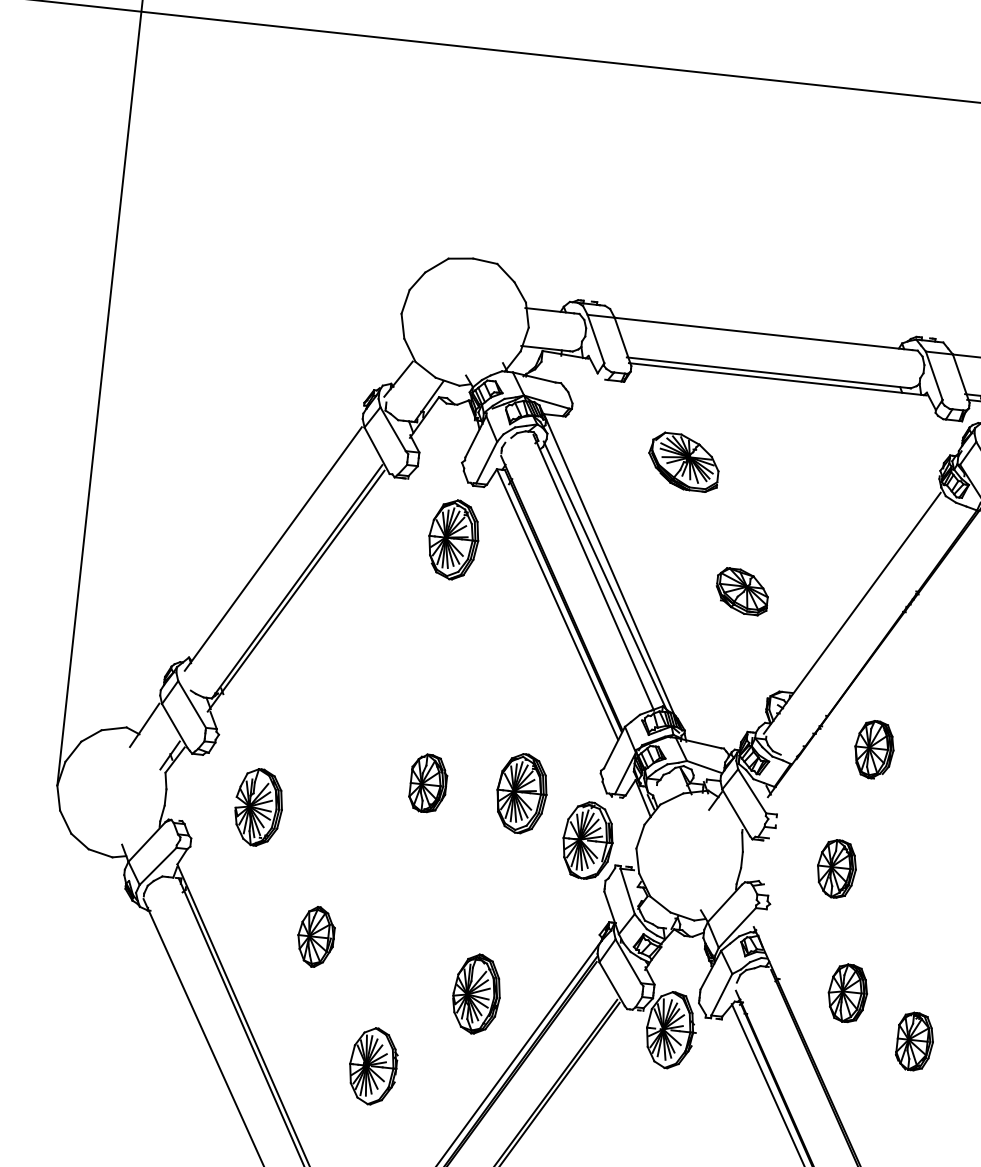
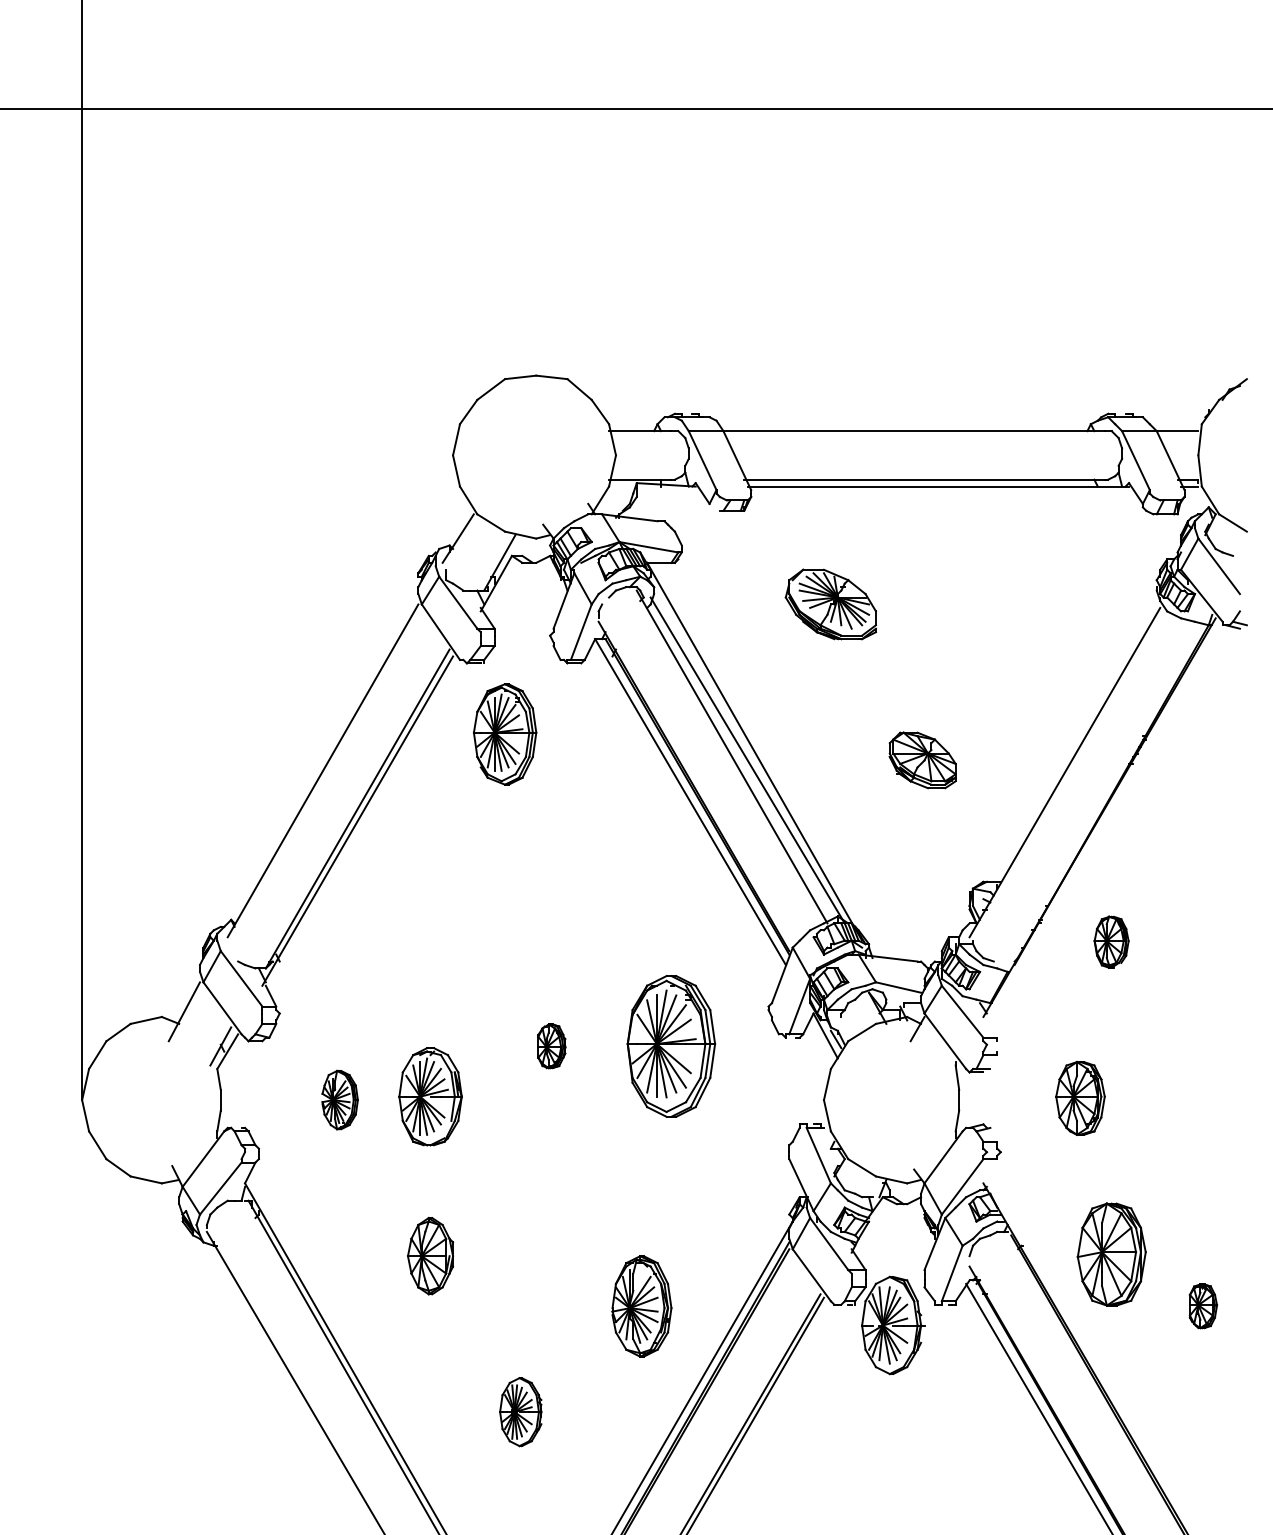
part: (453, 539) -> (505, 734), moved
part: (874, 749) -> (1111, 941), size x0.7
part: (428, 782) -> (551, 1045), size x0.6
part: (521, 793) -> (671, 1046), size x1.4
part: (258, 806) -> (339, 1099), size x0.6
part: (587, 840) -> (430, 1096), moved
part: (847, 992) -> (1111, 1253), size x1.4
part: (915, 1041) -> (1203, 1305), size x0.6
part: (373, 1065) -> (520, 1411), size x0.7

